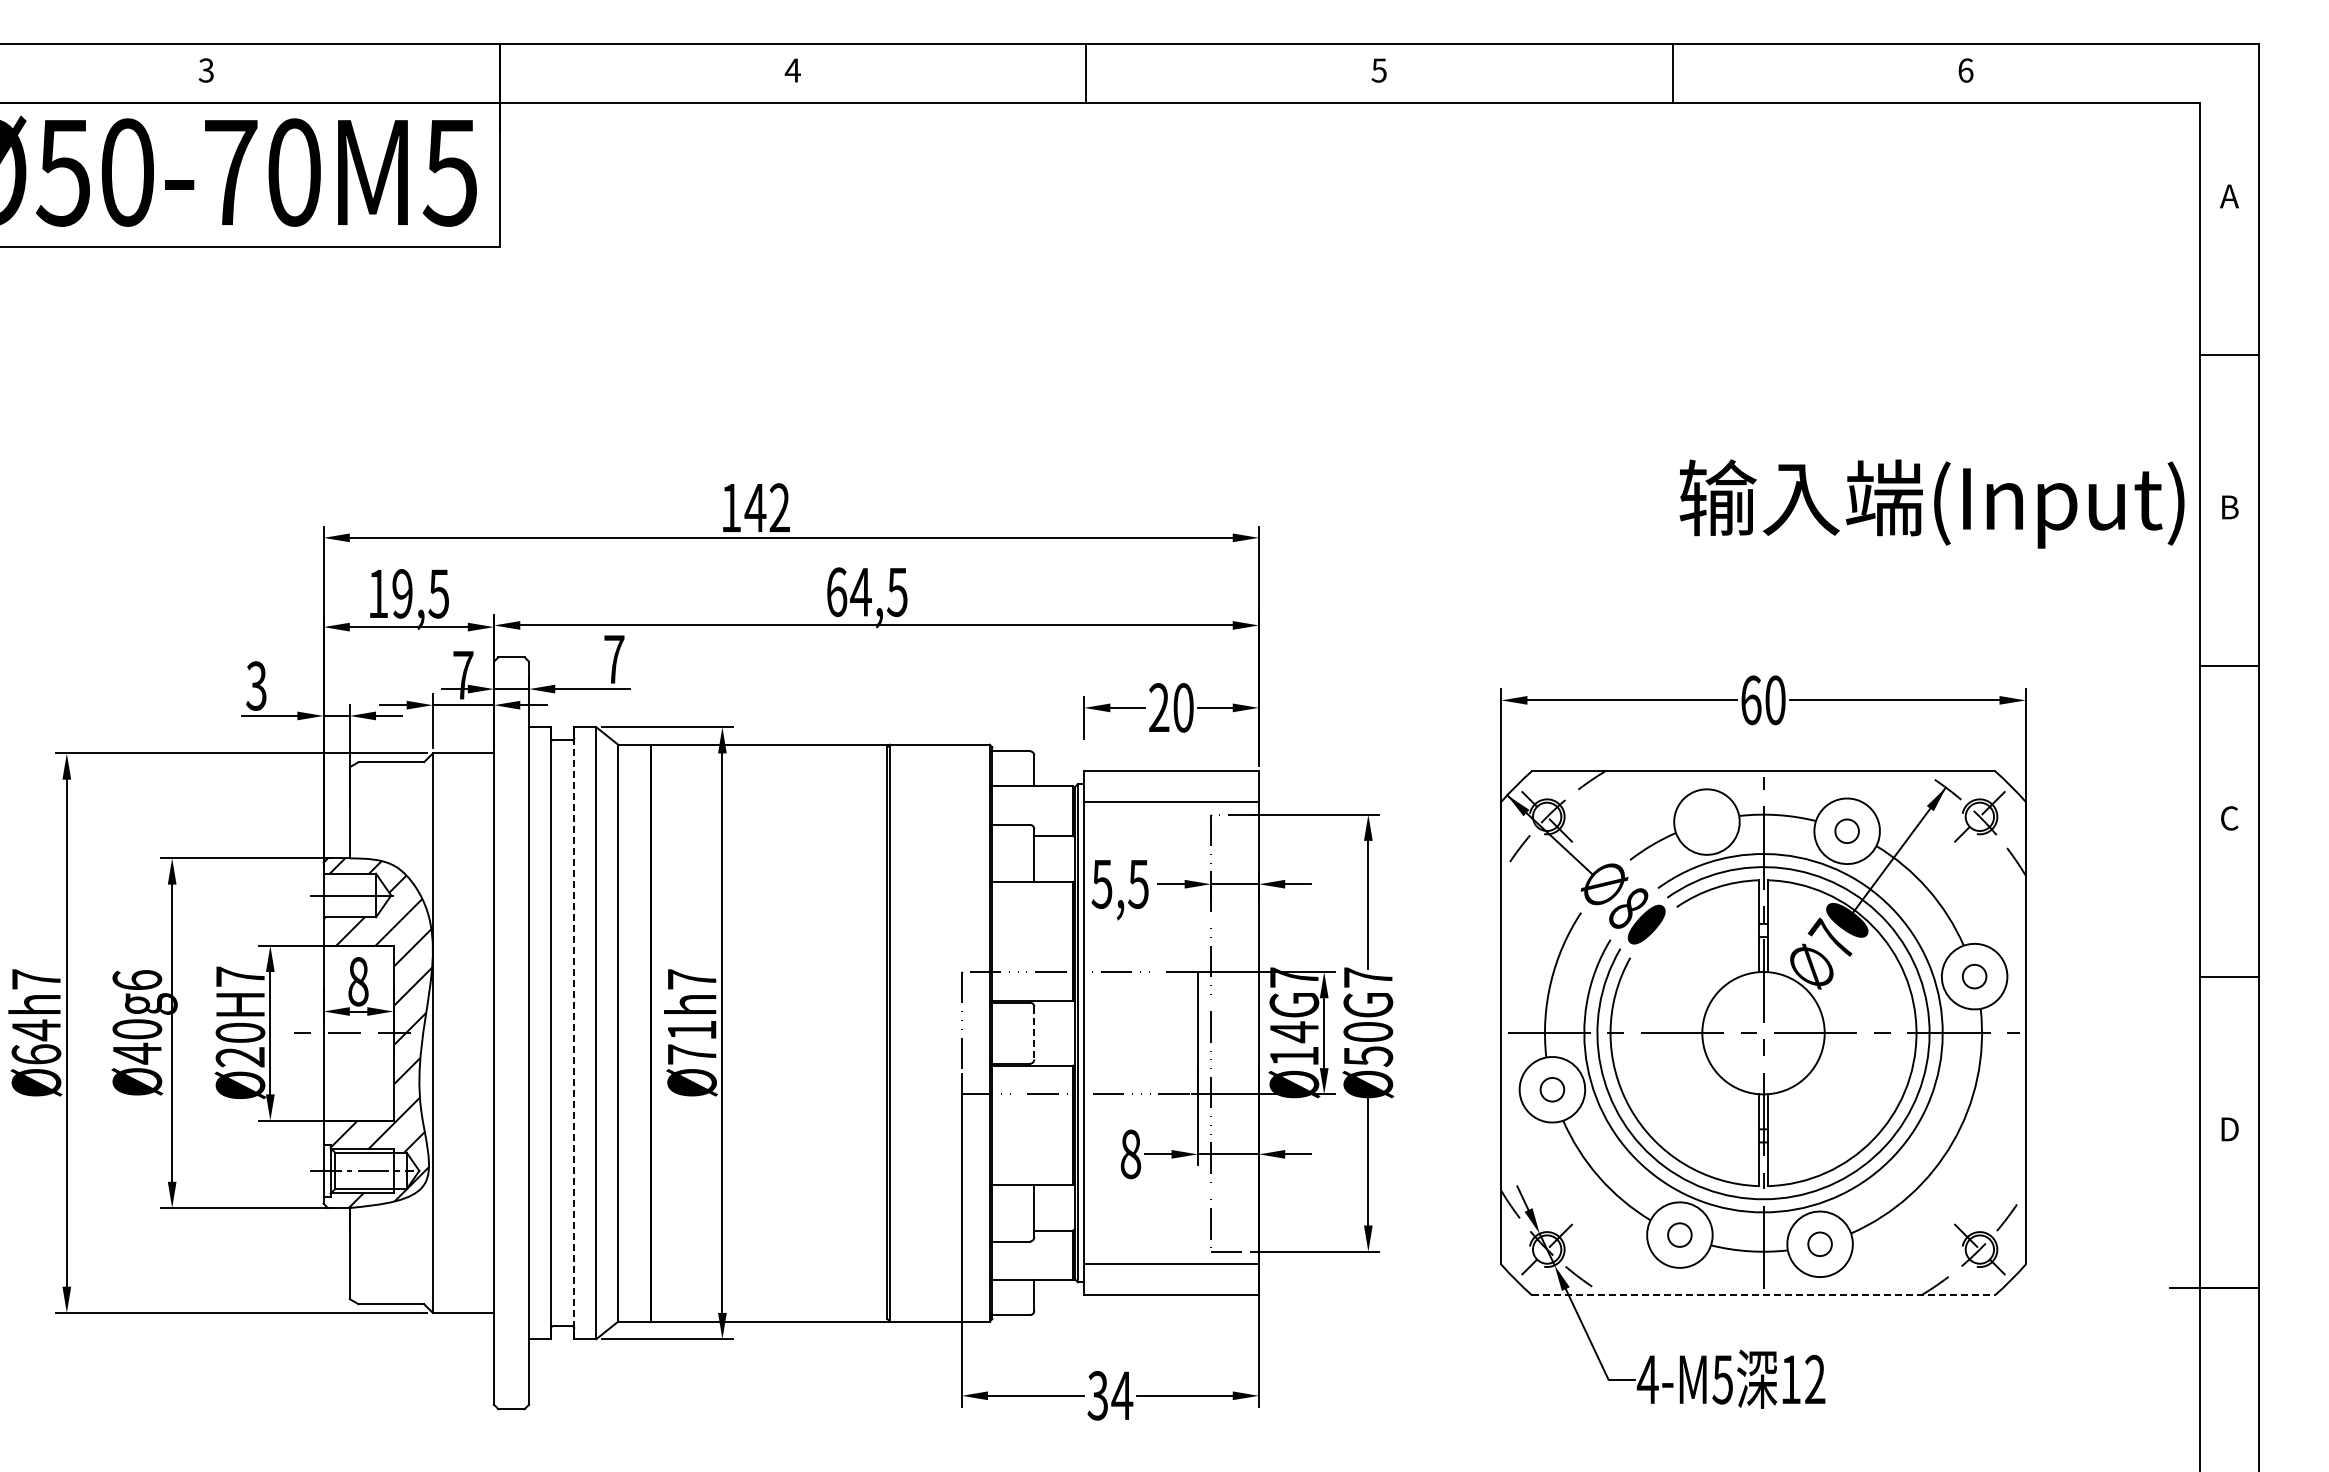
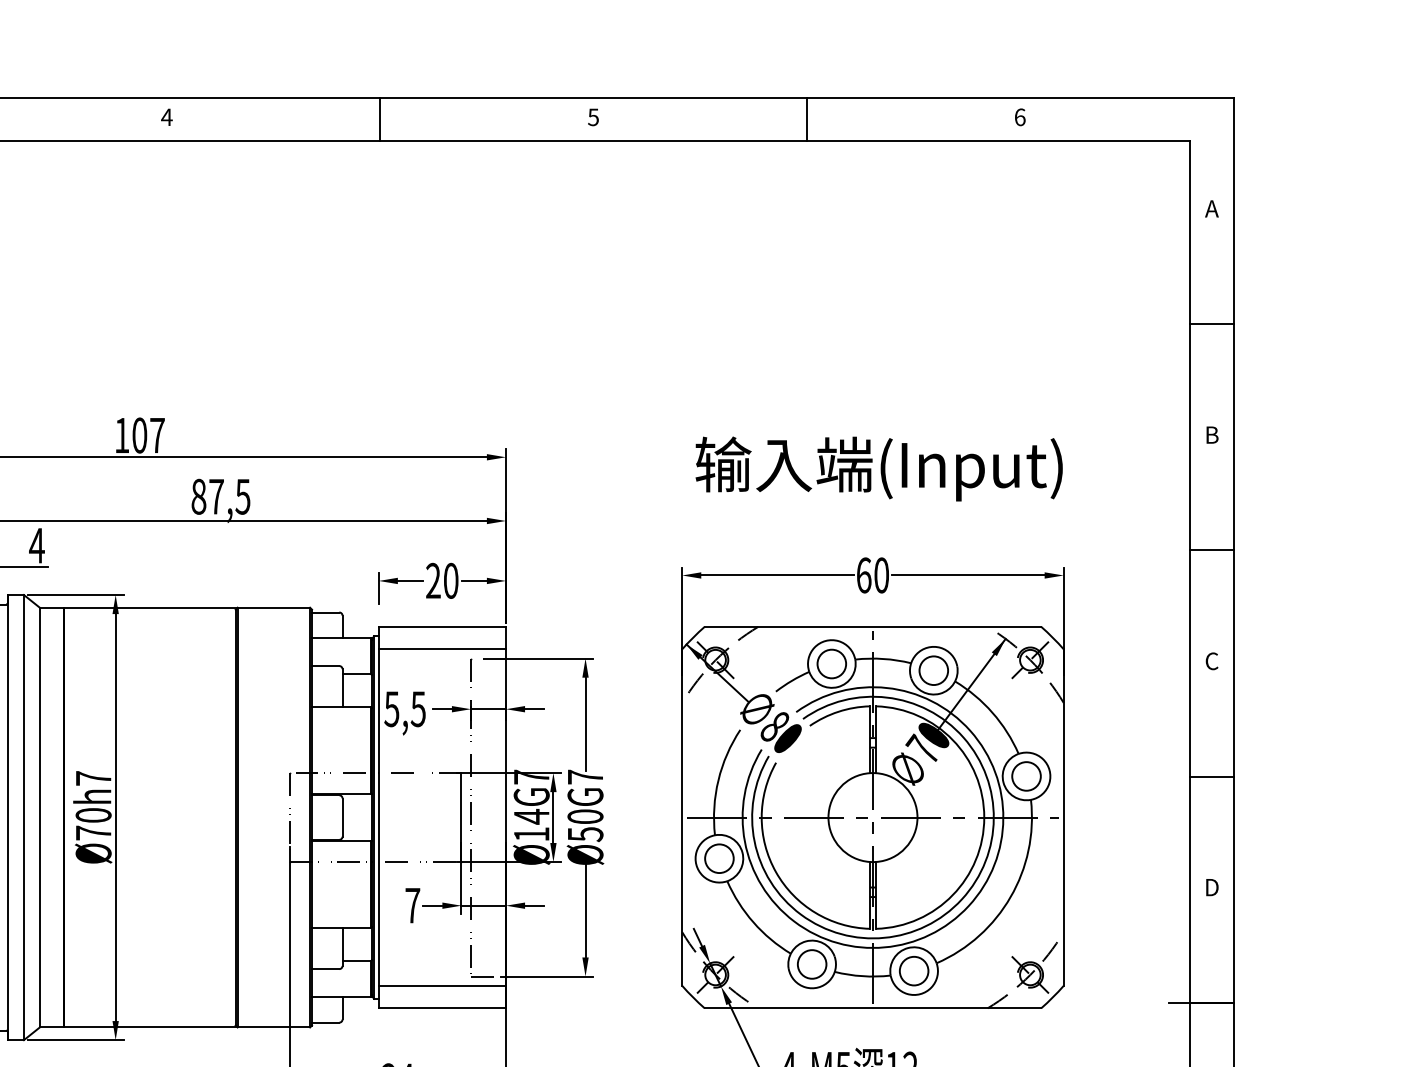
text: (1931, 503) -> (878, 468), moved
text: (766, 507) -> (147, 435), 142 -> 107
text: (848, 592) -> (207, 497), 64,5 -> 87,5
text: (614, 659) -> (37, 545), 7 -> 4
circle: (1706, 821) -> (831, 663), added
circle: (1846, 830) -> (933, 670), size x1.67
circle: (1974, 976) -> (1026, 776), size x1.67
text: (691, 1030) -> (93, 815), Ø71 -> Ø70
line: (574, 1033) -> (8, 817), dashed -> solid
line: (1034, 1033) -> (342, 817), dashed -> solid
circle: (1552, 1089) -> (719, 858), size x1.67
text: (1130, 1154) -> (412, 905), 8 -> 7
circle: (1679, 1234) -> (811, 964), size x1.67
circle: (1819, 1243) -> (913, 970), size x1.67
line: (1764, 1295) -> (873, 1008), dashed -> solid

